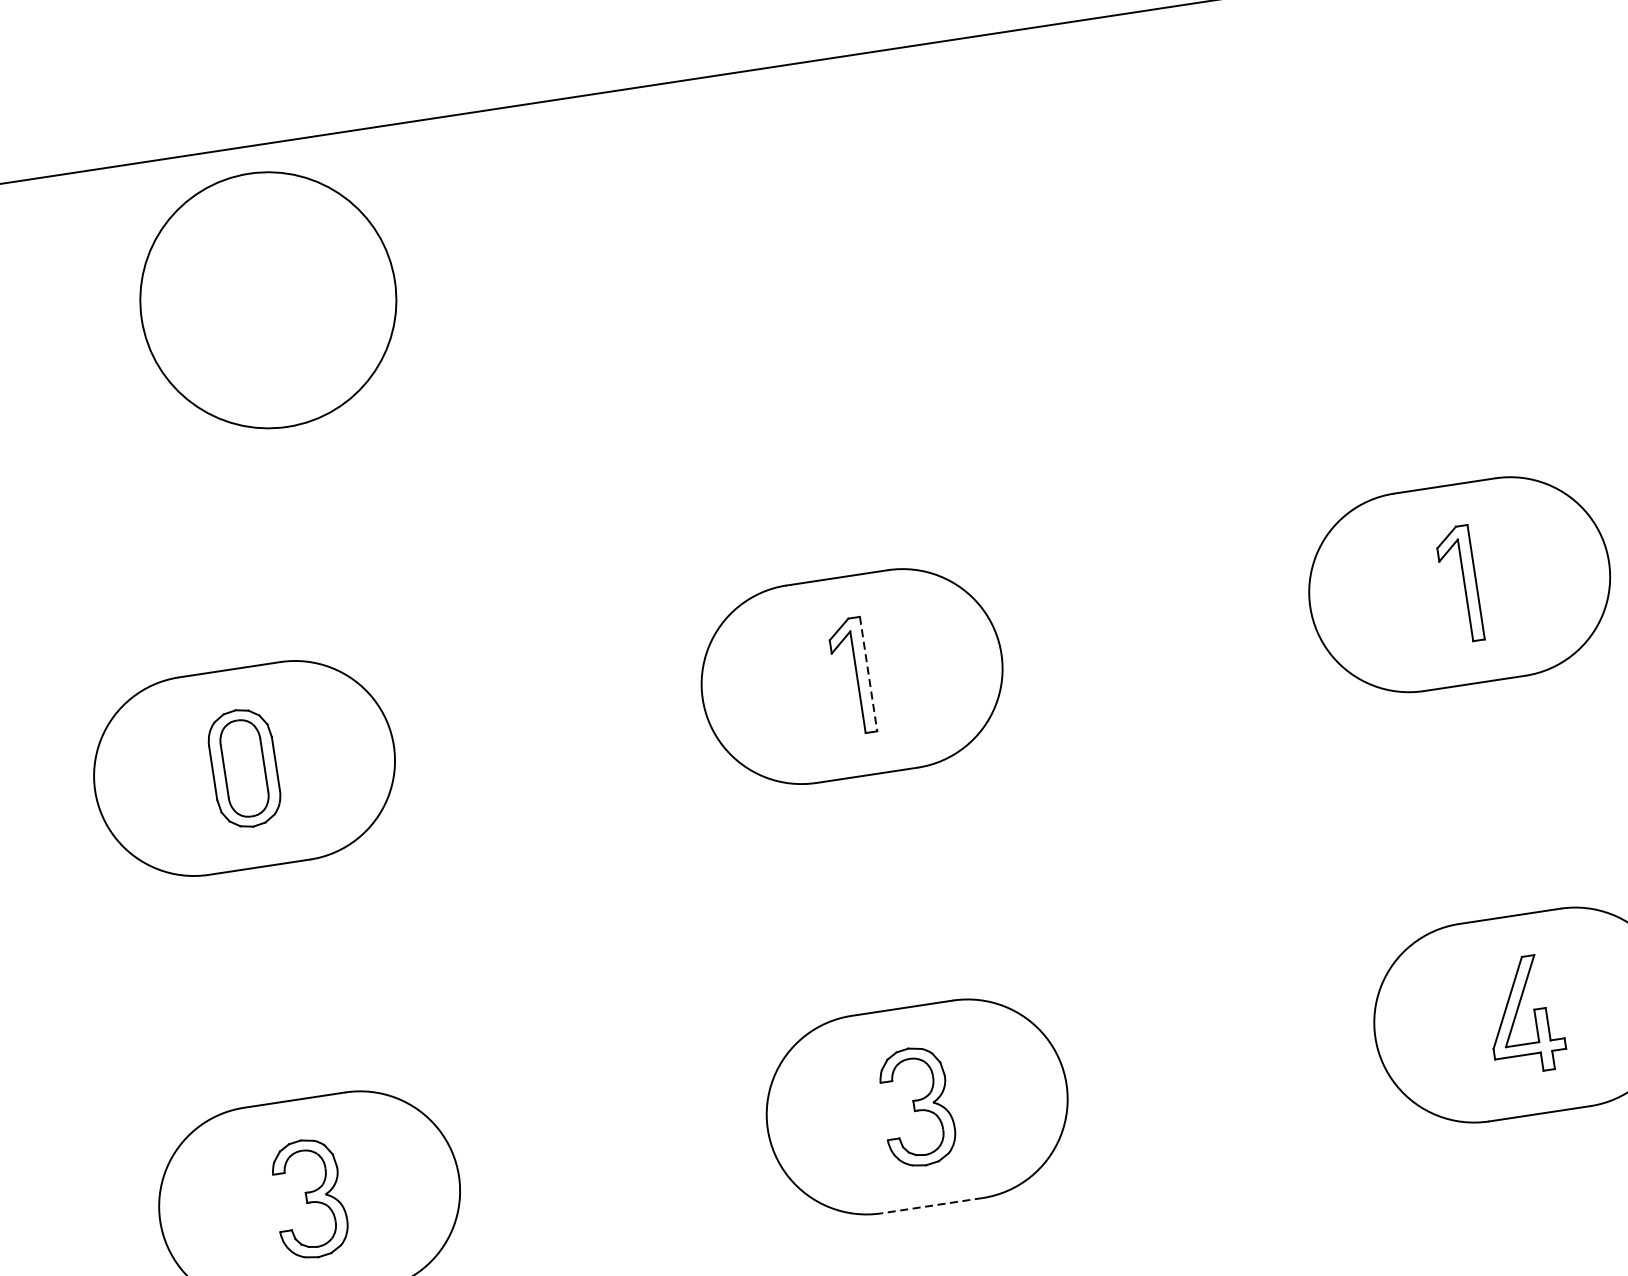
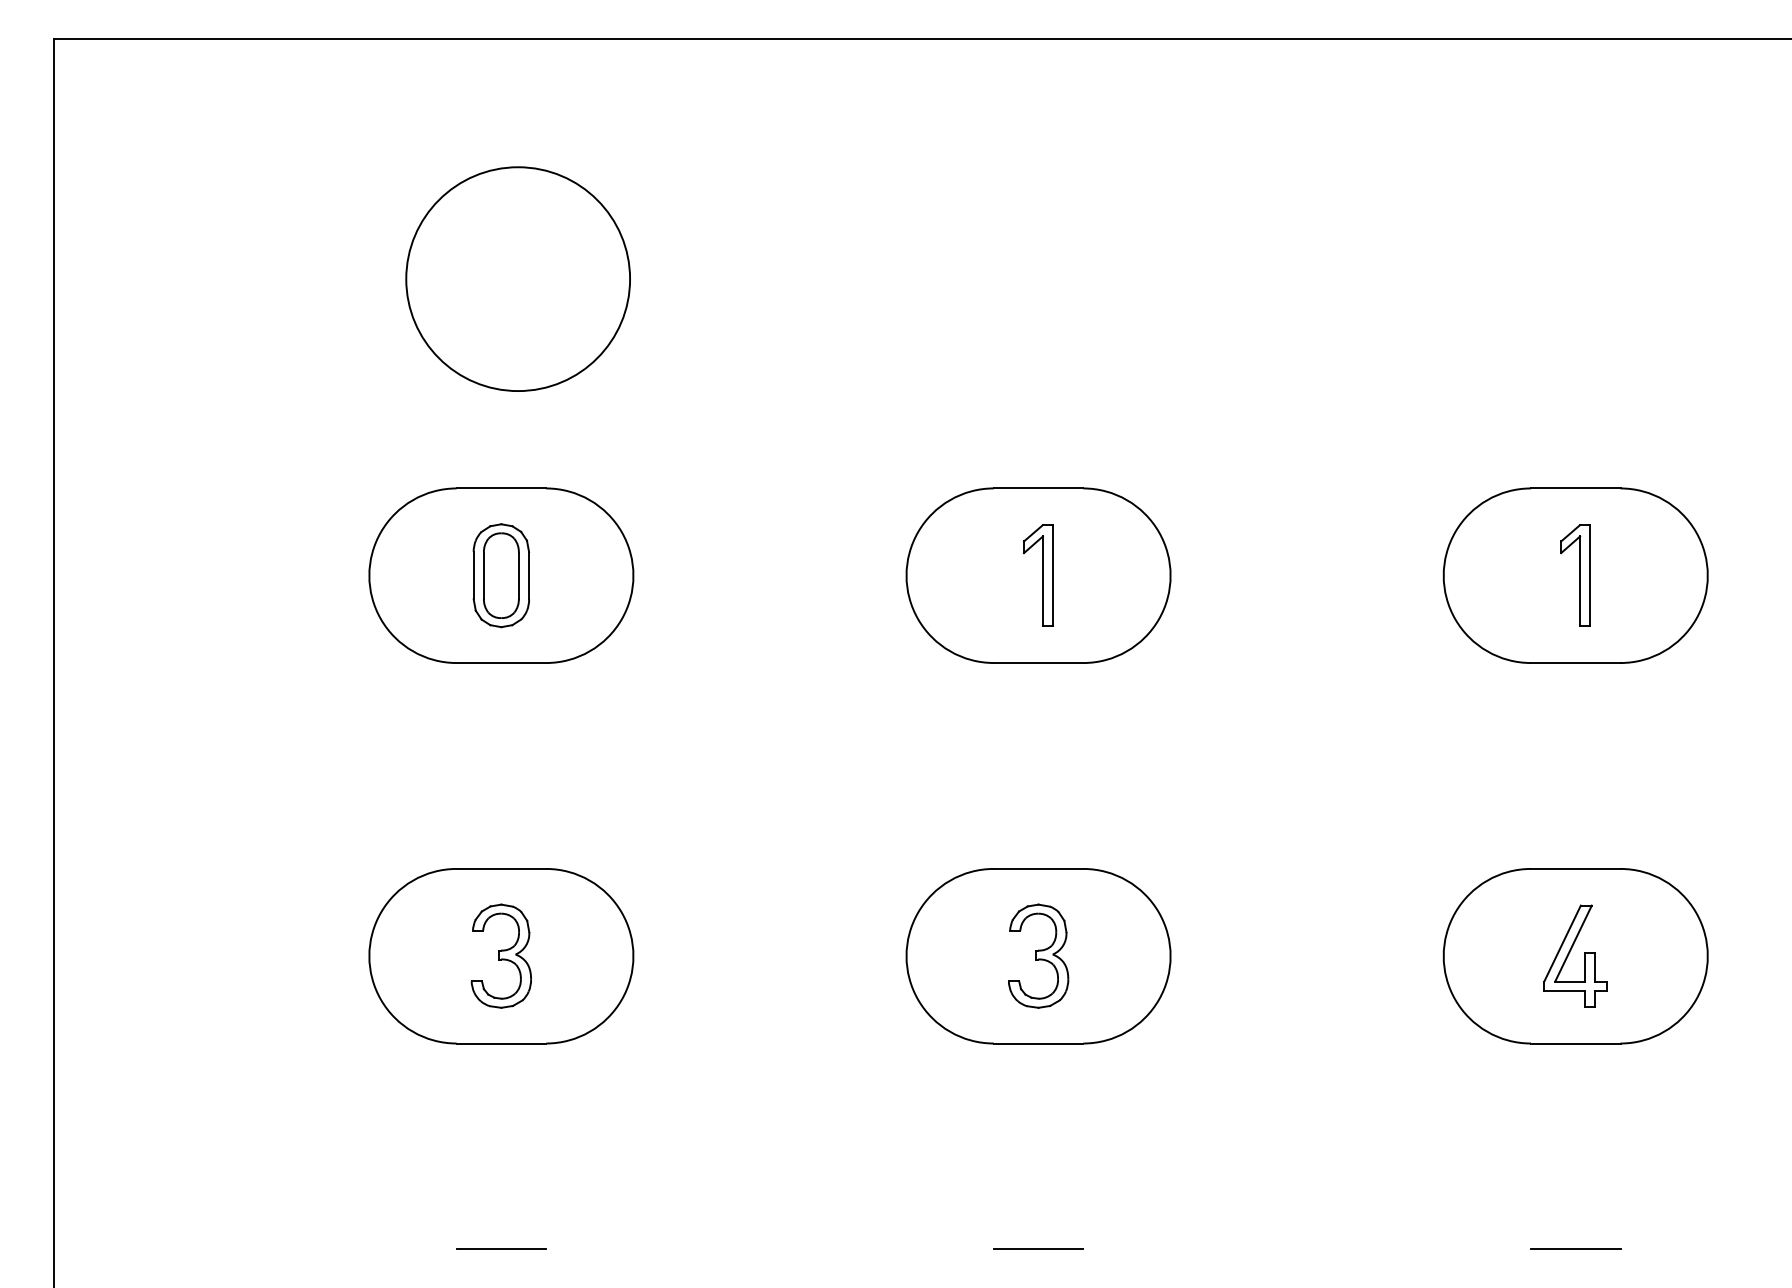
circle: (267, 299) -> (517, 278), moved
line: (868, 673) -> (1053, 575), dashed -> solid
line: (932, 1205) -> (1038, 1043), dashed -> solid

